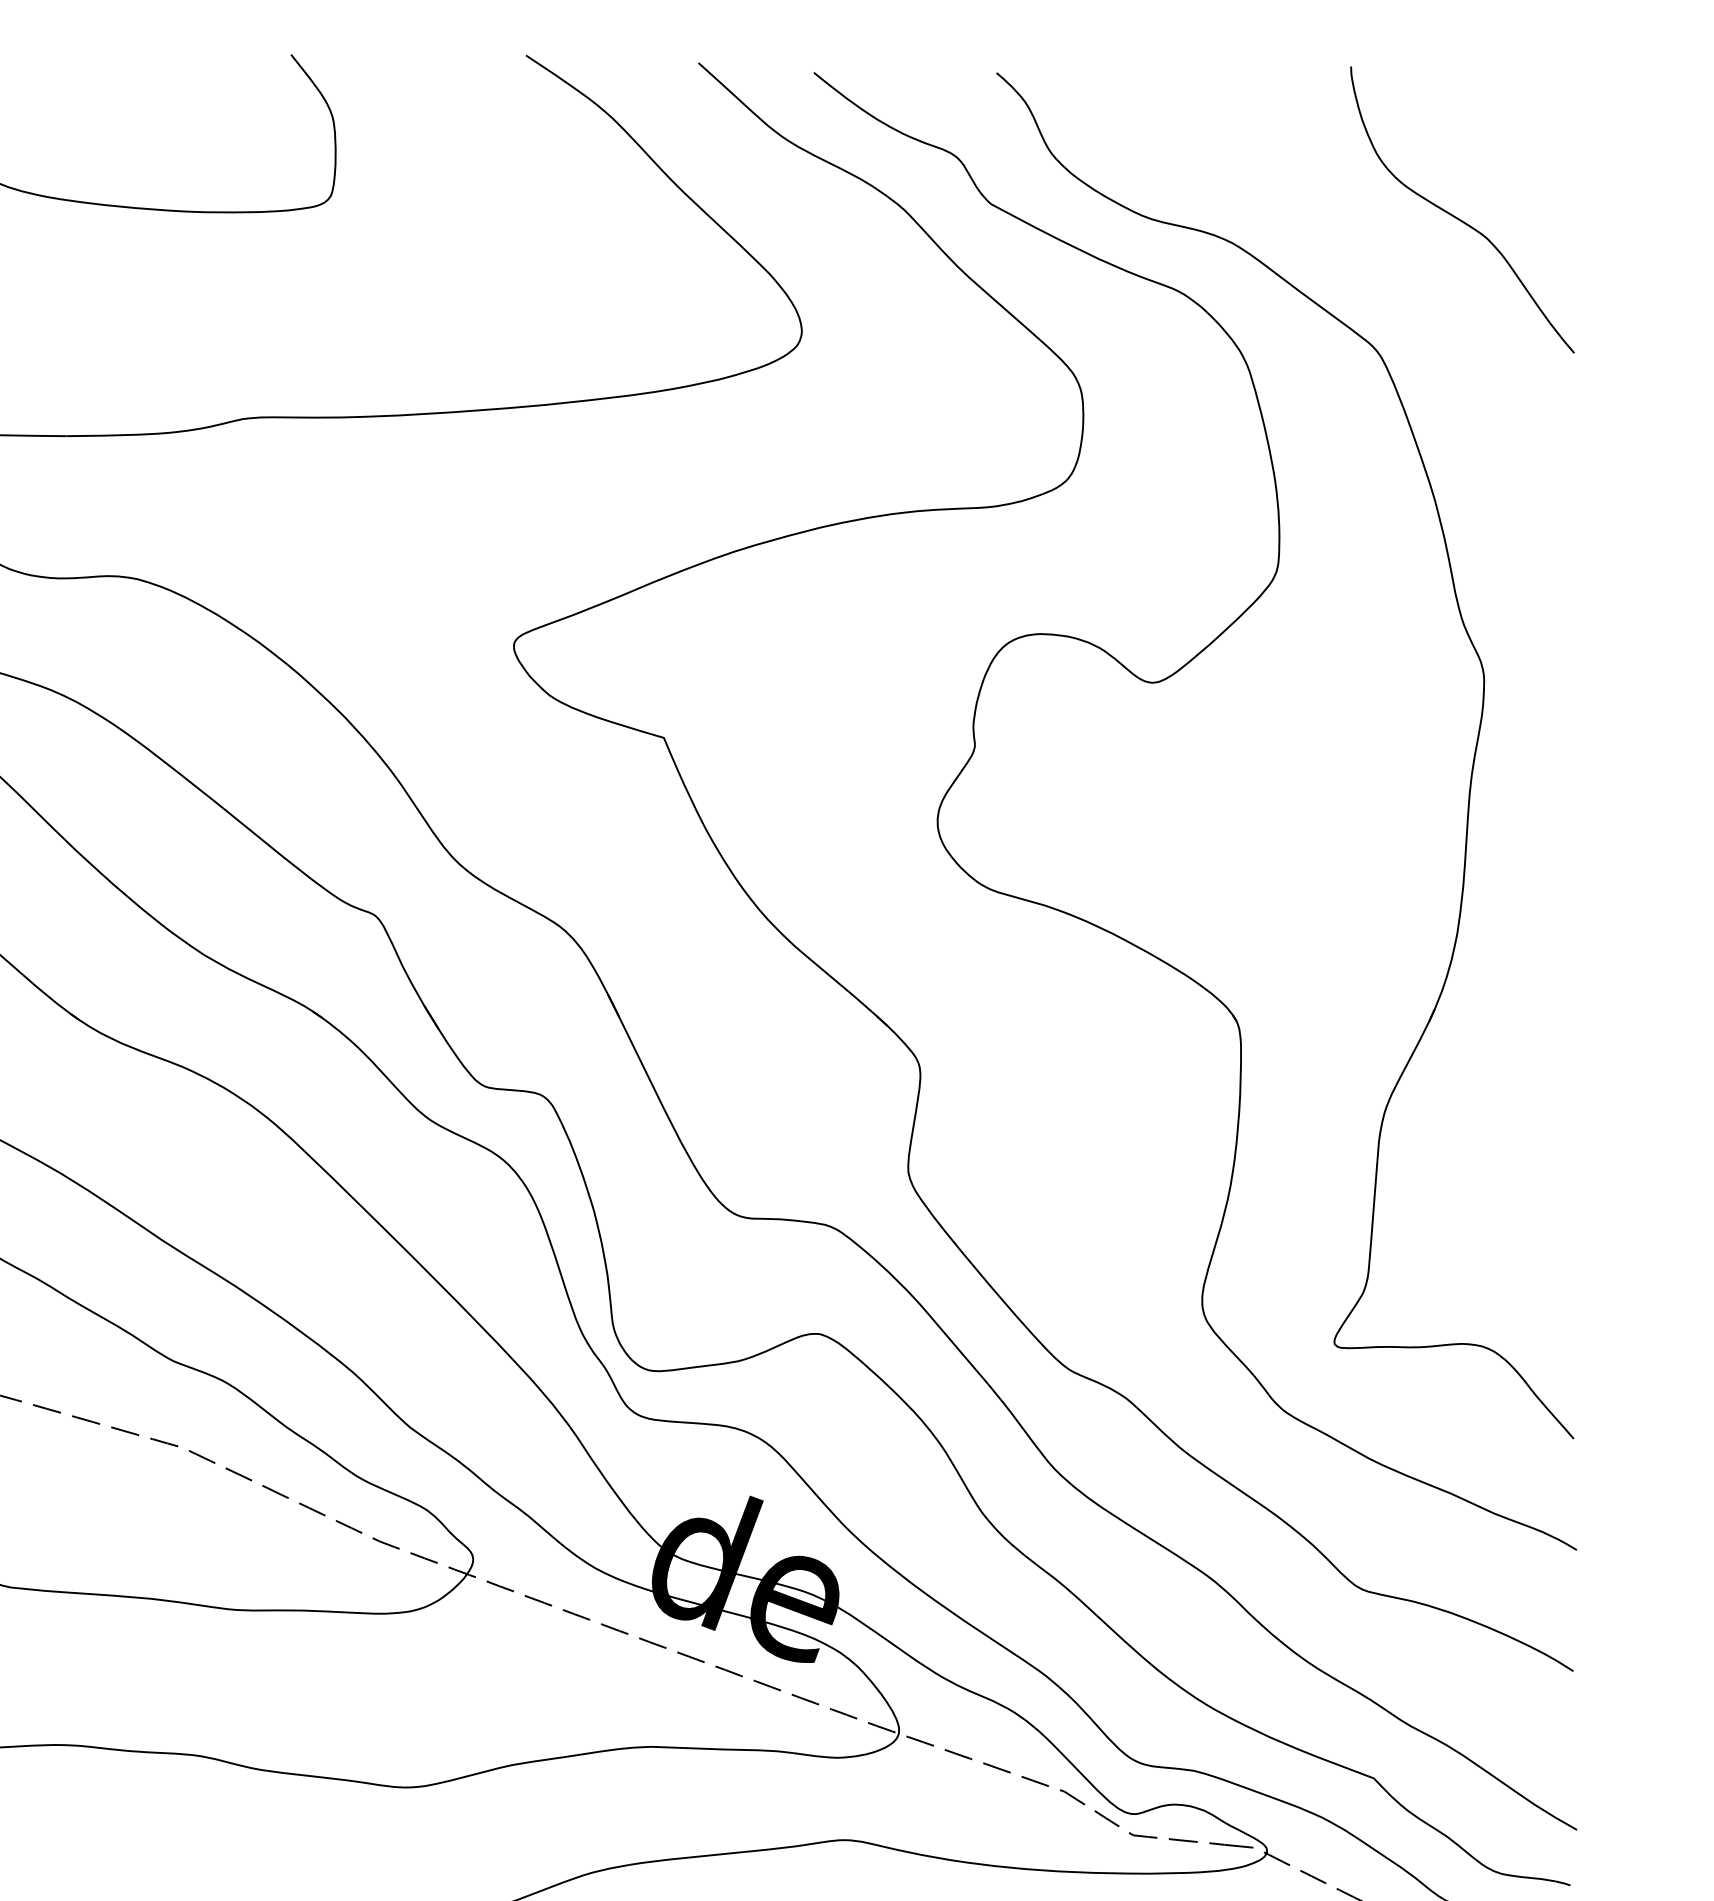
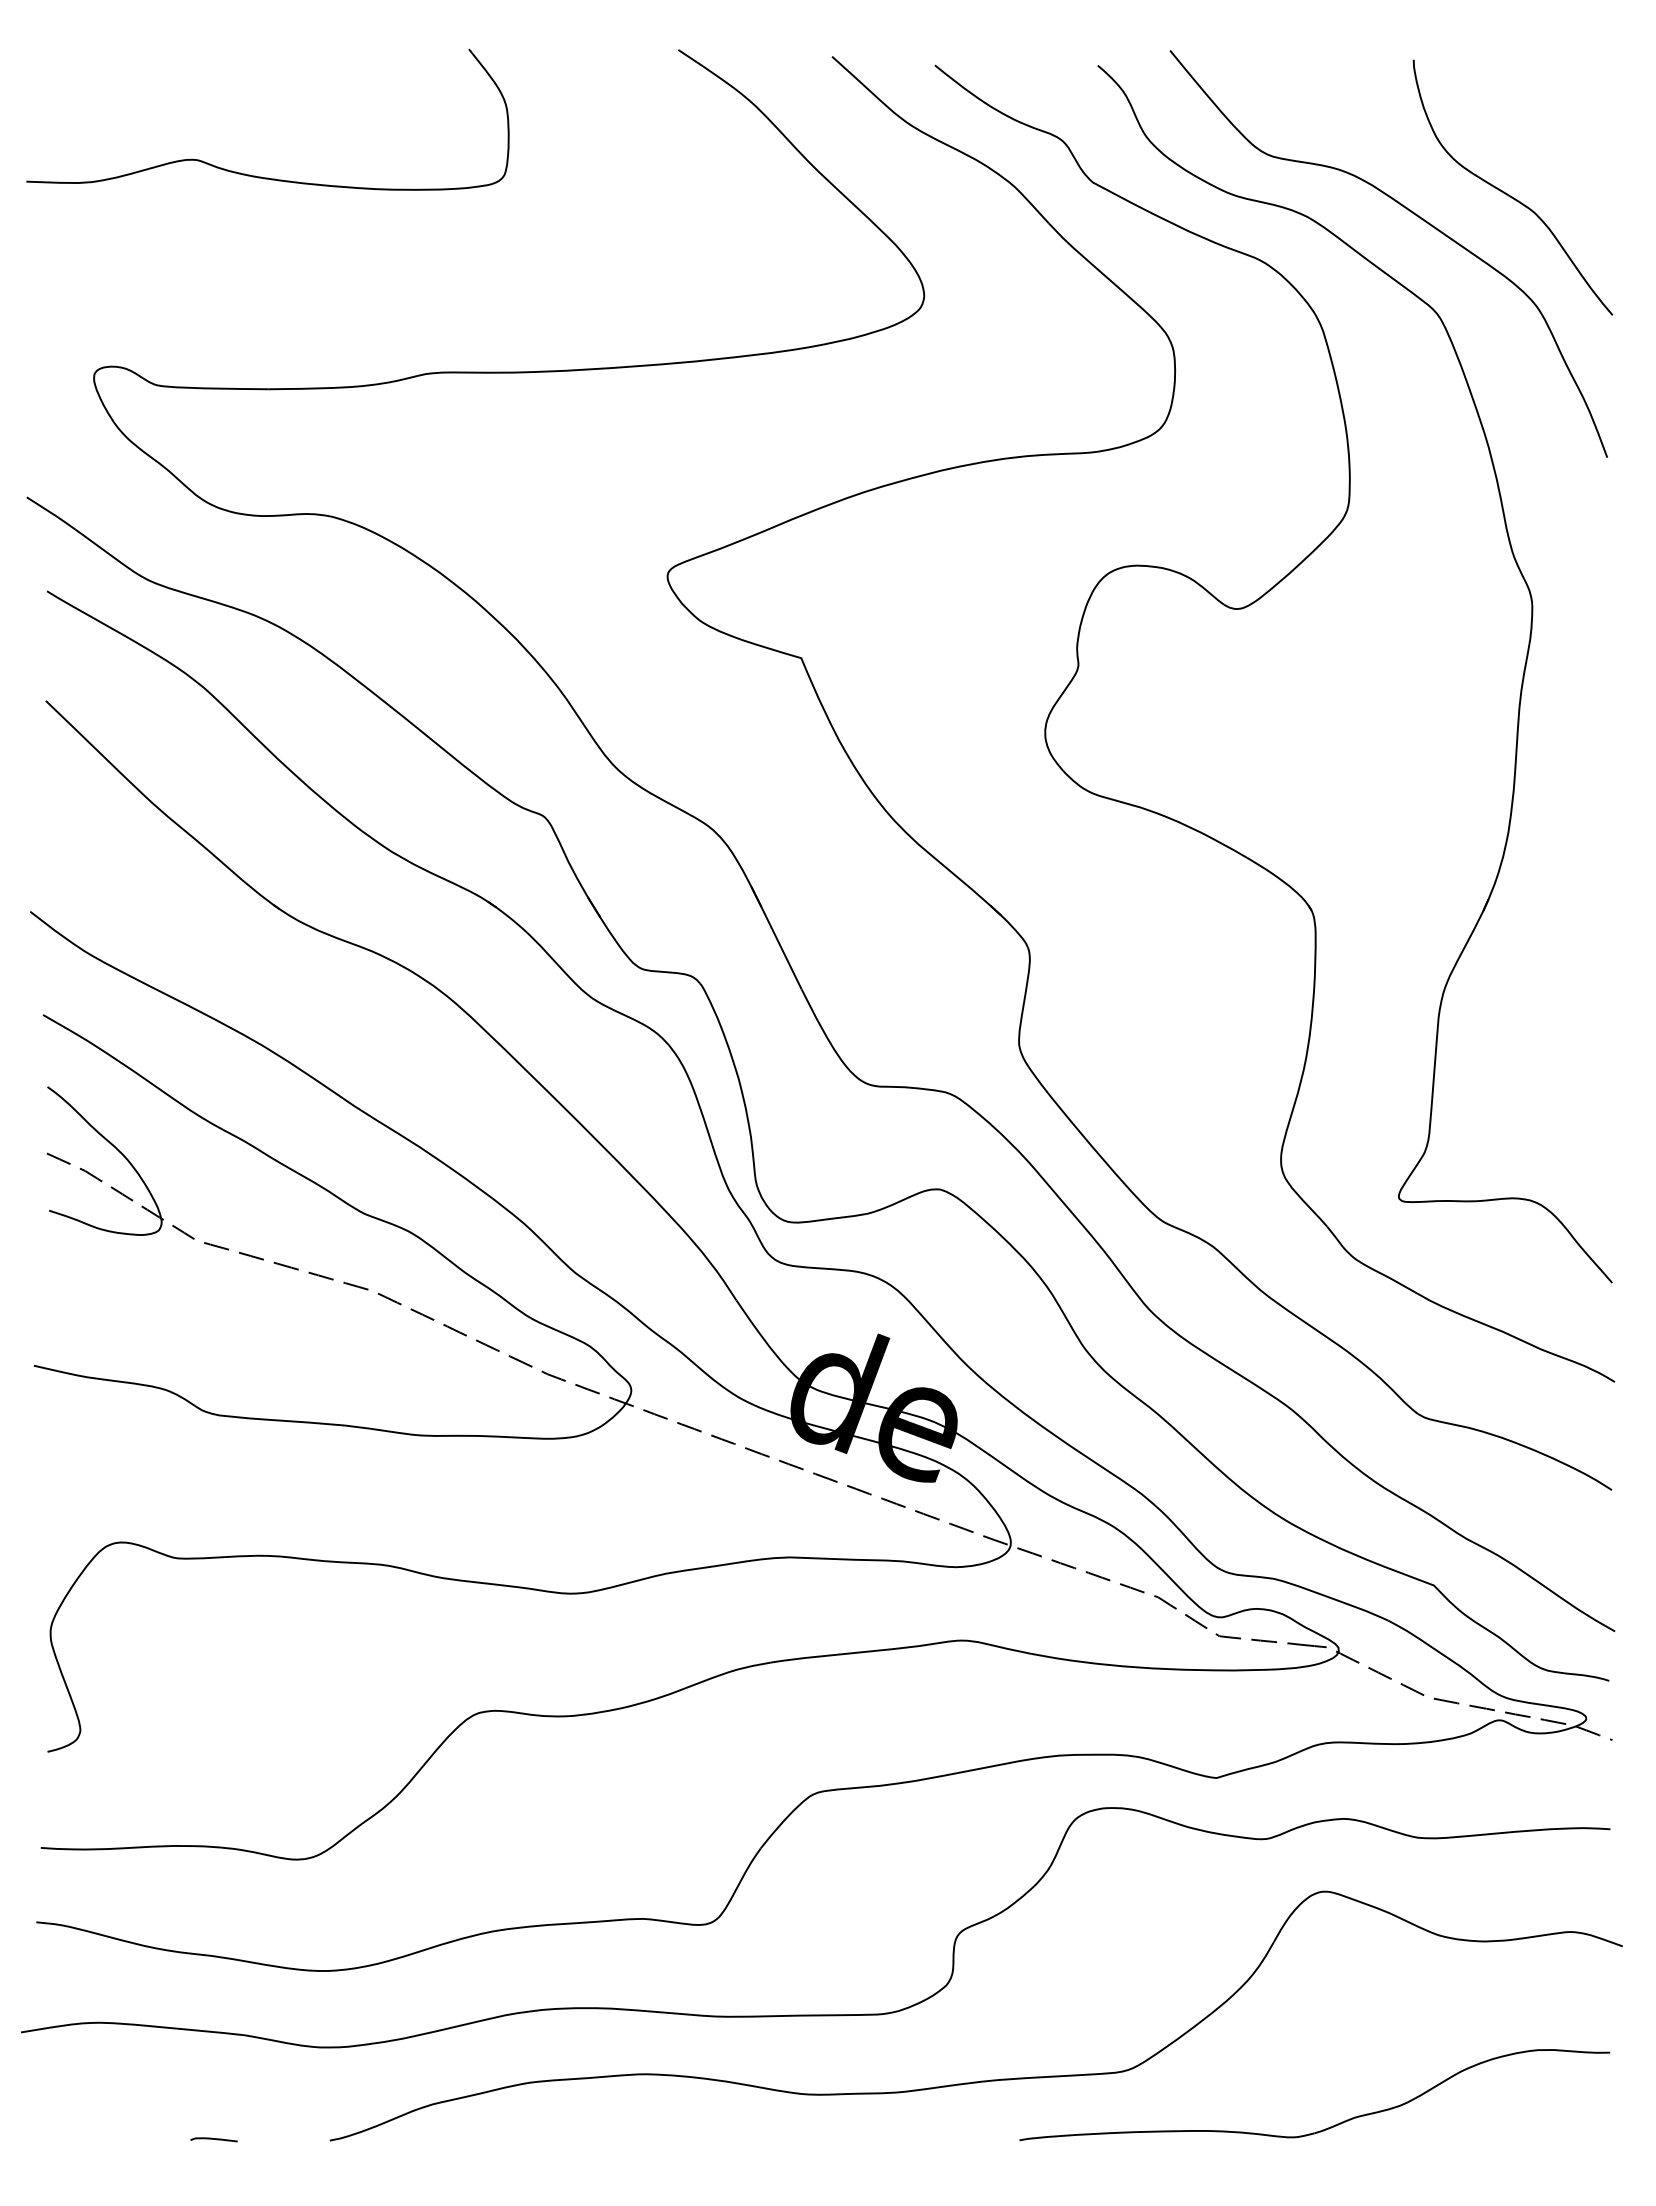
curve: (1350, 240) -> (1413, 214), added

